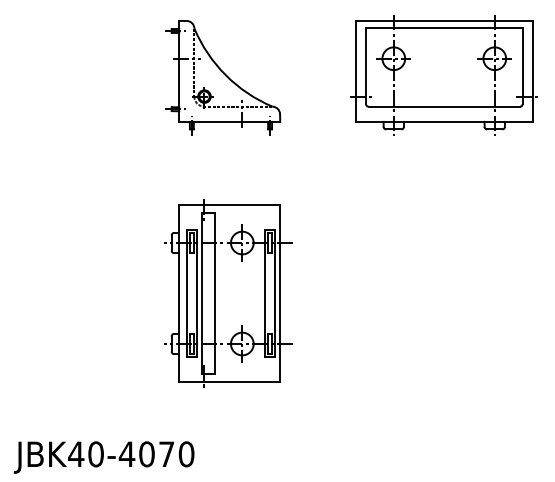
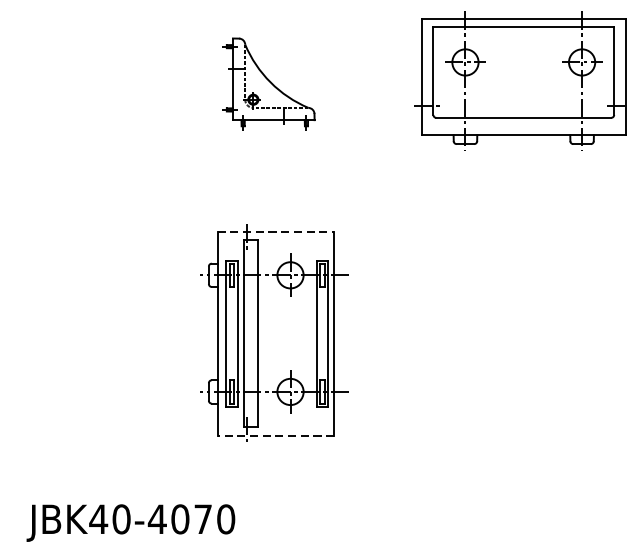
part: (223, 77) -> (268, 84), size x0.7
line: (230, 205) -> (276, 231), solid -> dashed
line: (229, 381) -> (275, 435), solid -> dashed

